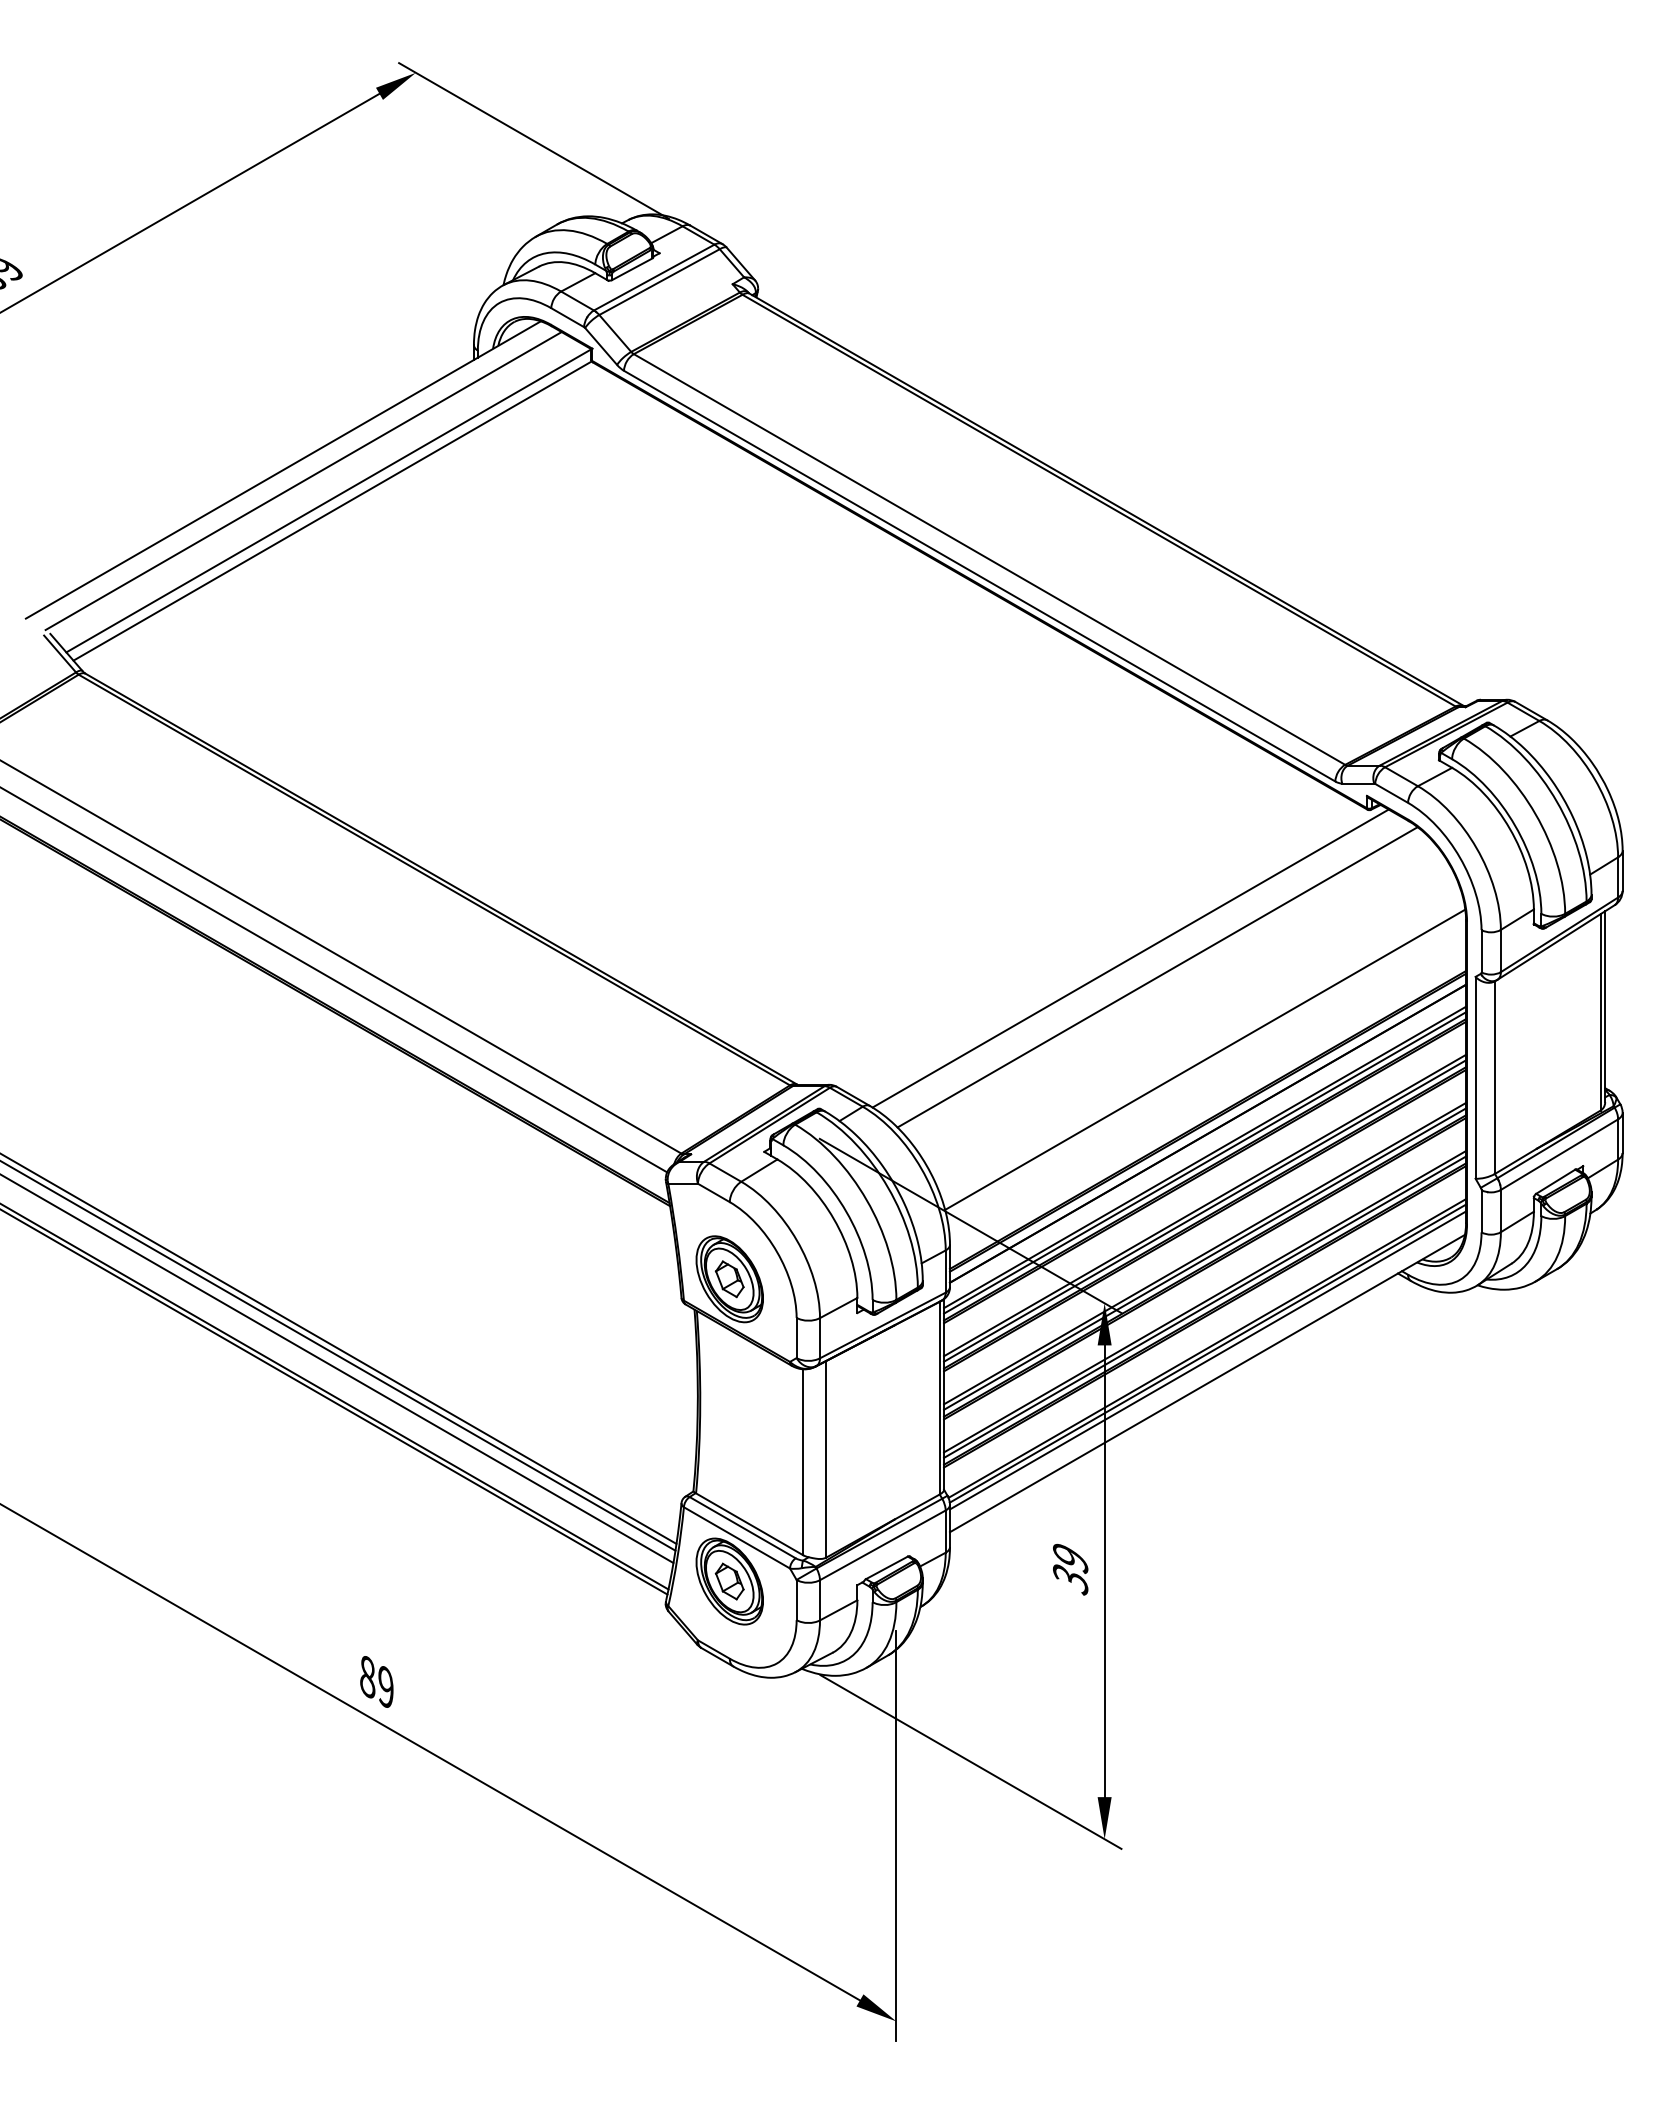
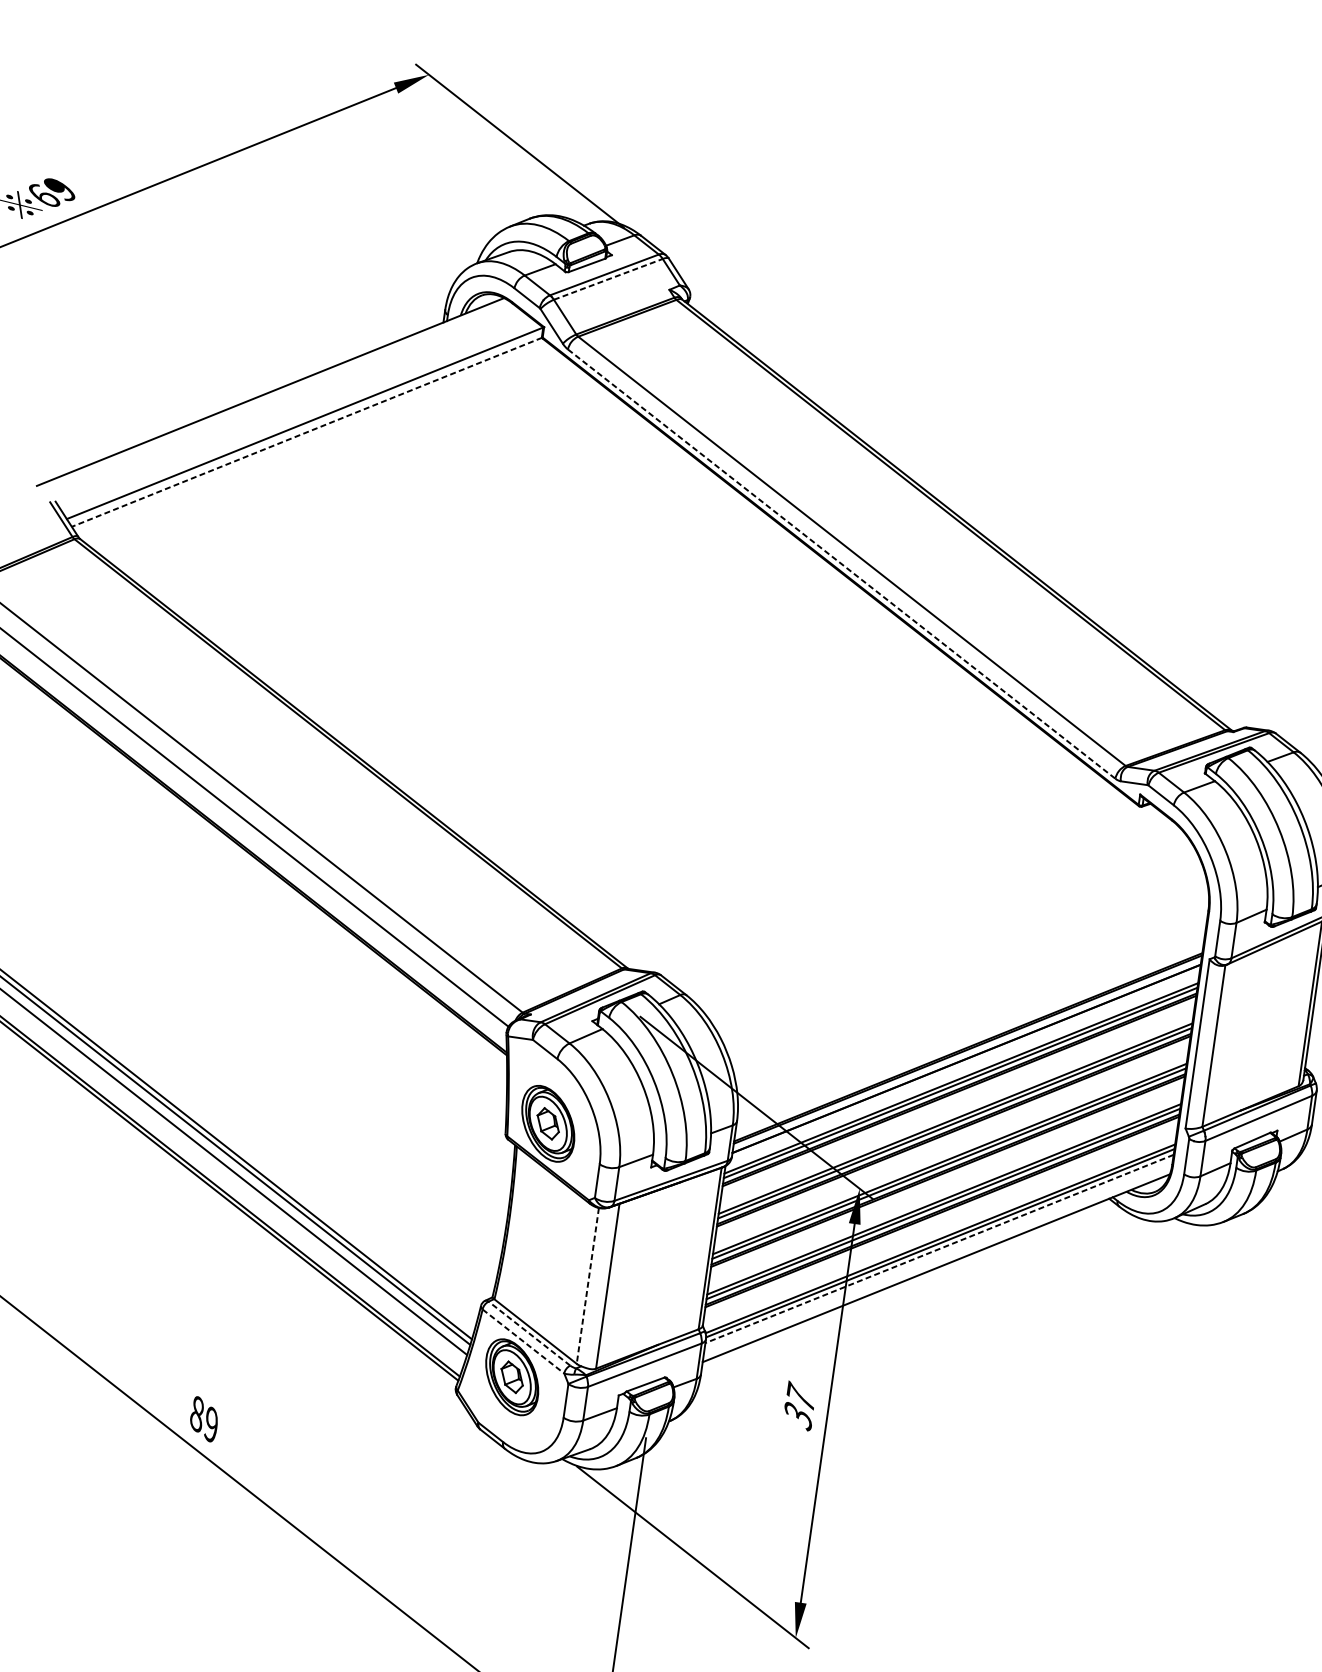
line: (659, 282) -> (608, 279), solid -> dashed
line: (303, 481) -> (286, 404), removed
line: (332, 511) -> (306, 432), solid -> dashed
line: (979, 576) -> (841, 564), solid -> dashed
line: (1130, 958) -> (922, 902), removed
line: (1157, 977) -> (942, 921), removed
line: (1205, 1059) -> (973, 996), removed
line: (1208, 1360) -> (939, 1249), solid -> dashed
line: (803, 1462) -> (588, 1286), solid -> dashed
line: (742, 1527) -> (529, 1333), solid -> dashed
line: (737, 1538) -> (523, 1342), solid -> dashed
text: (1070, 1556) -> (800, 1396), 39 -> 37

